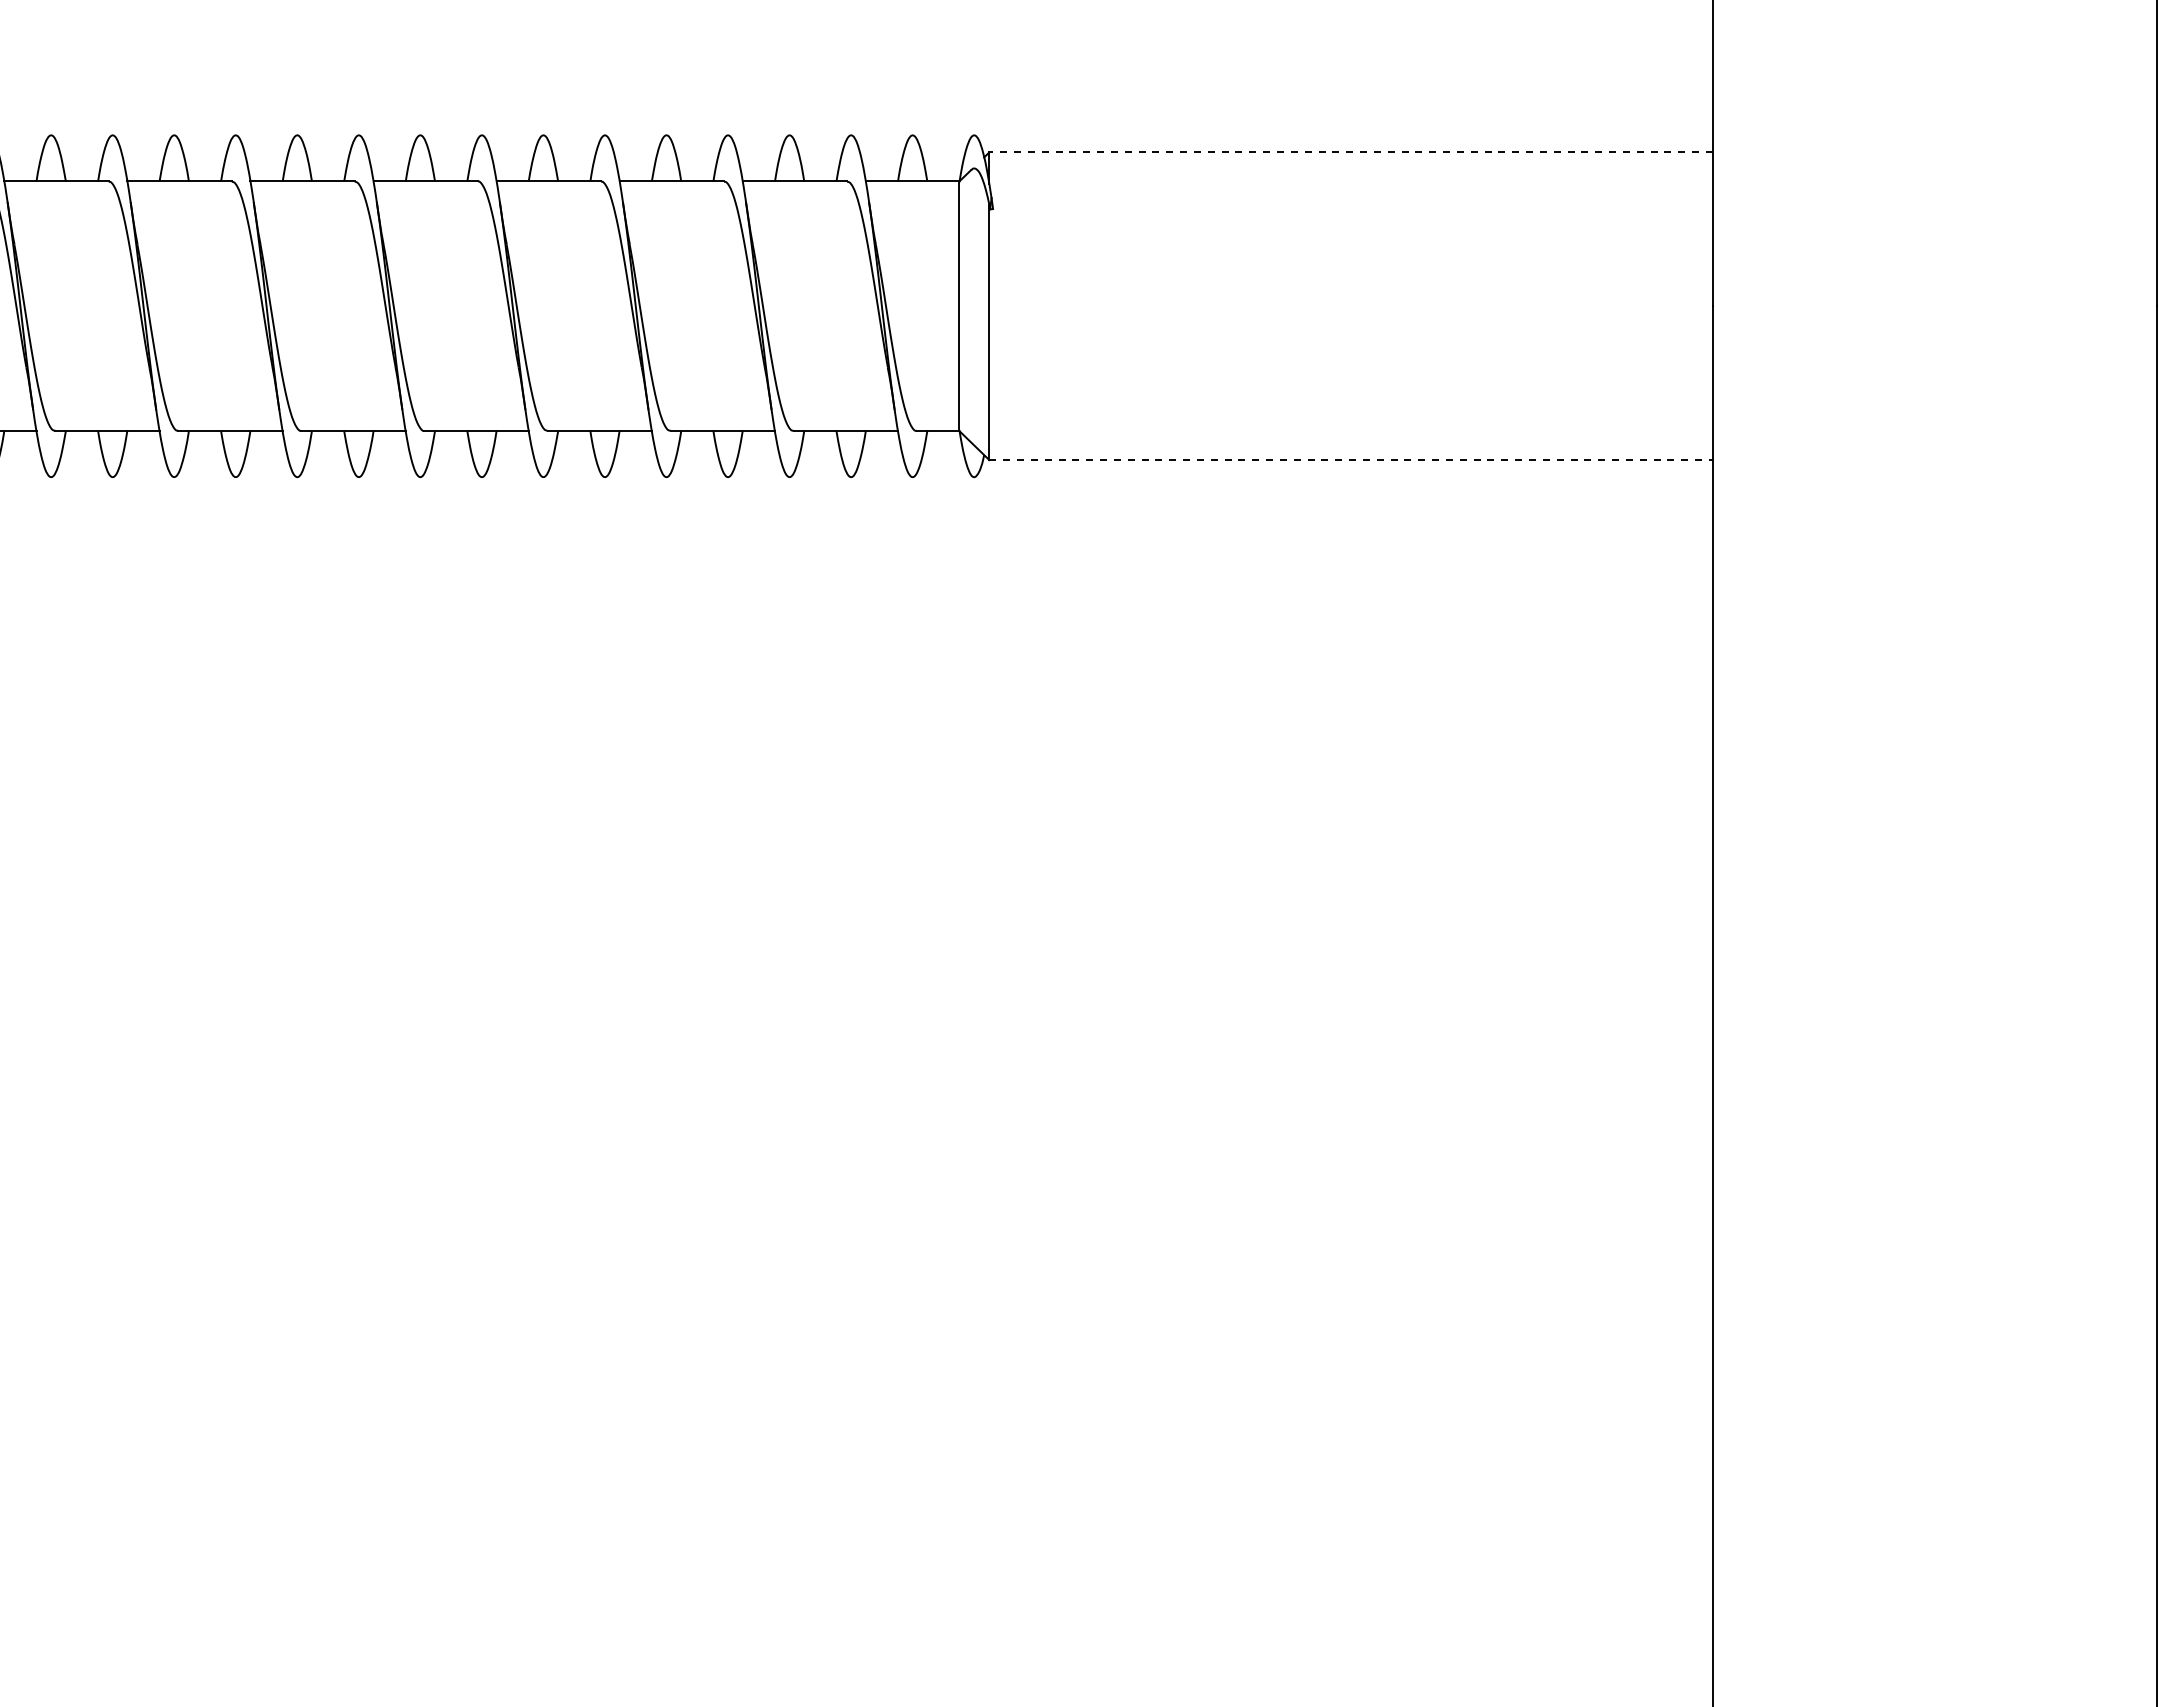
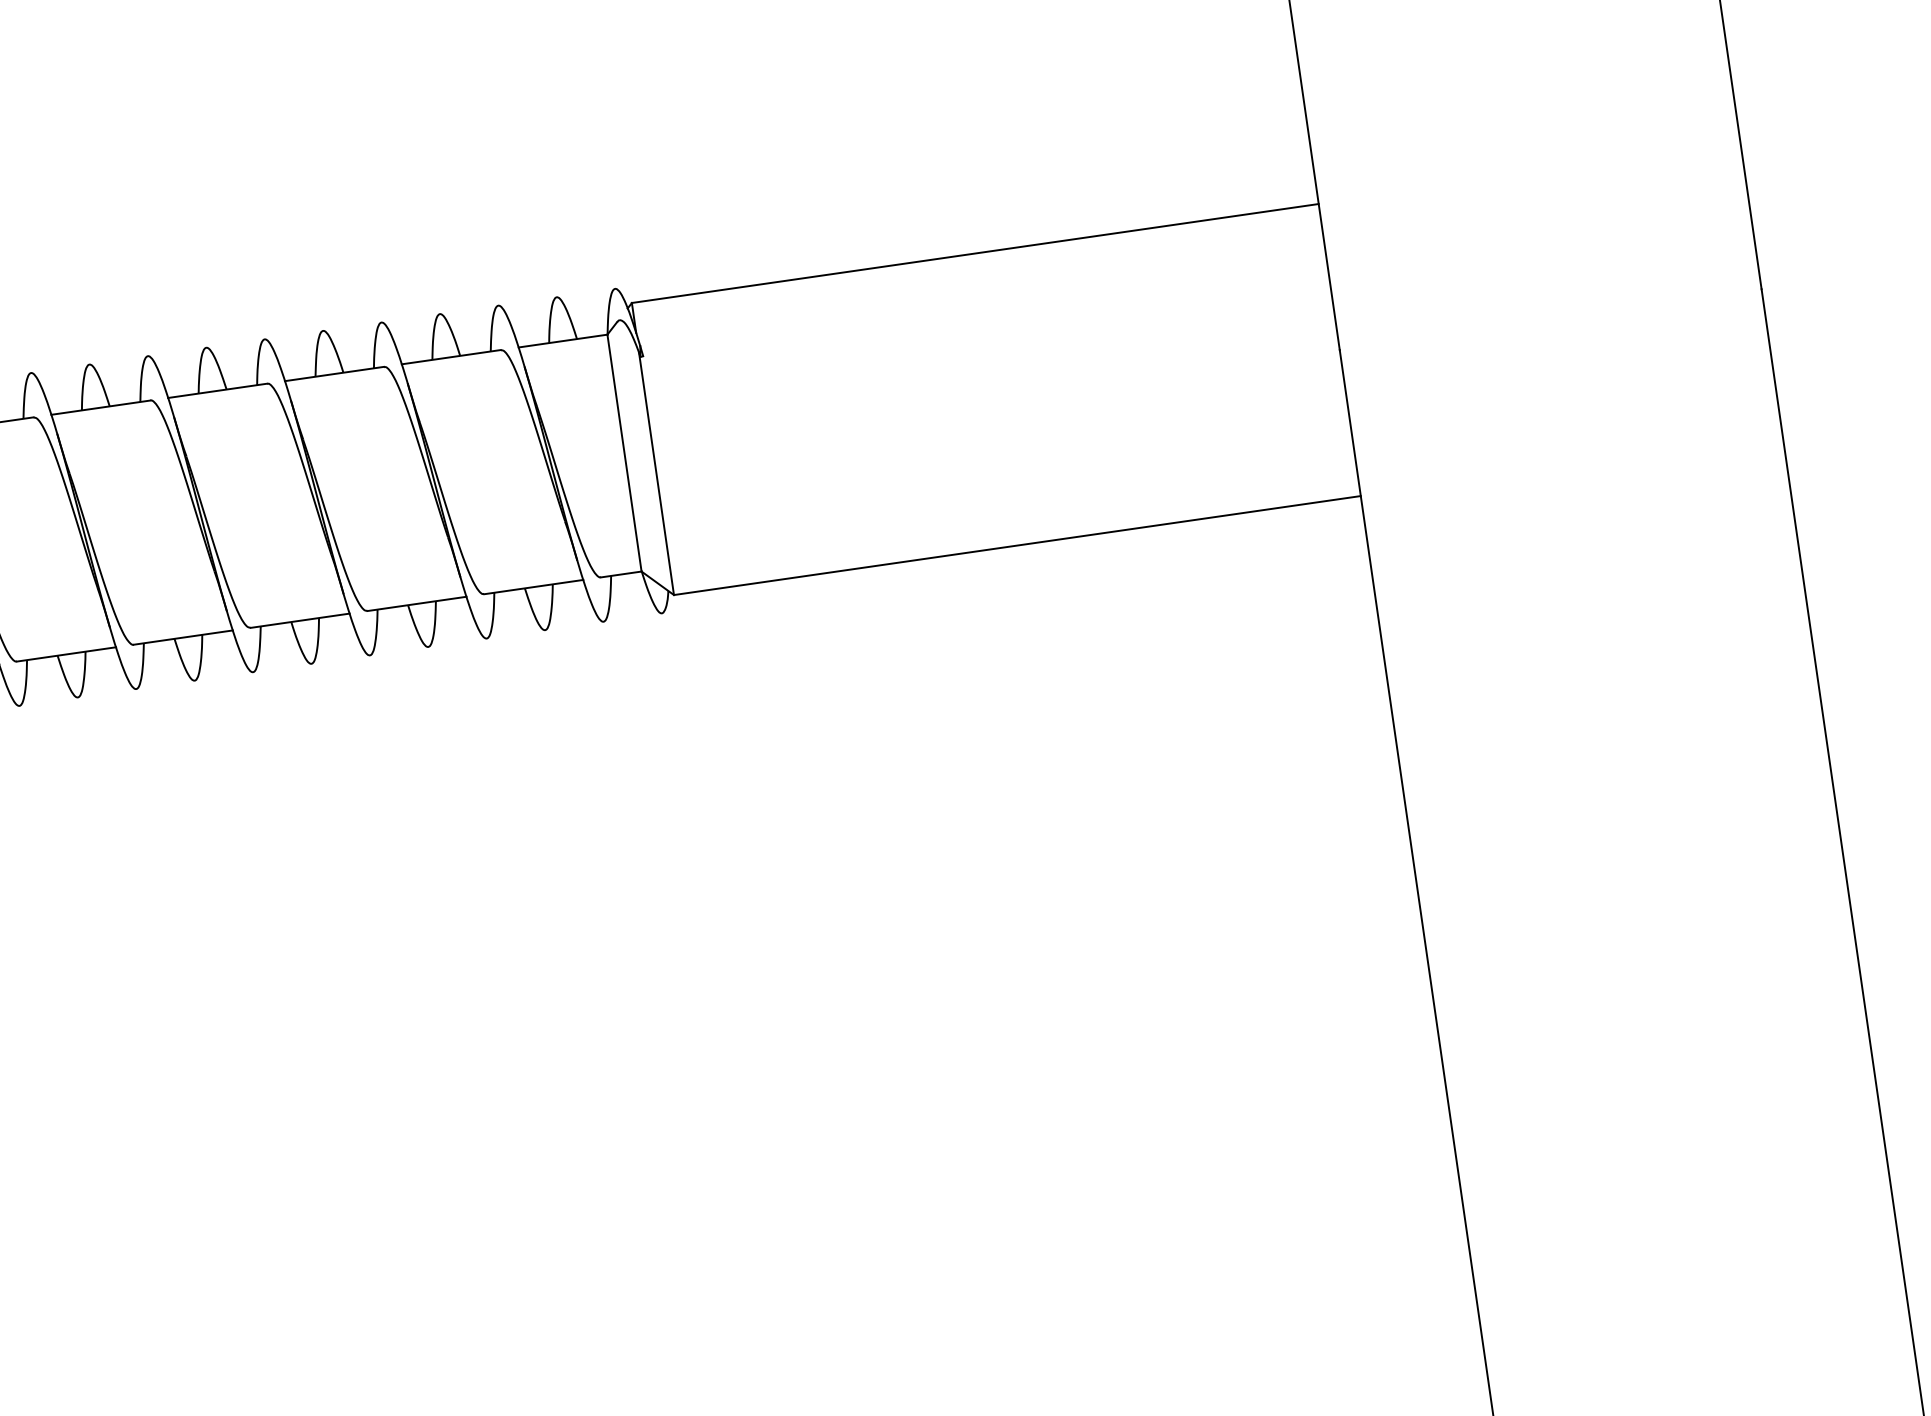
line: (1351, 152) -> (975, 253), dashed -> solid
line: (1351, 460) -> (1017, 545), dashed -> solid

